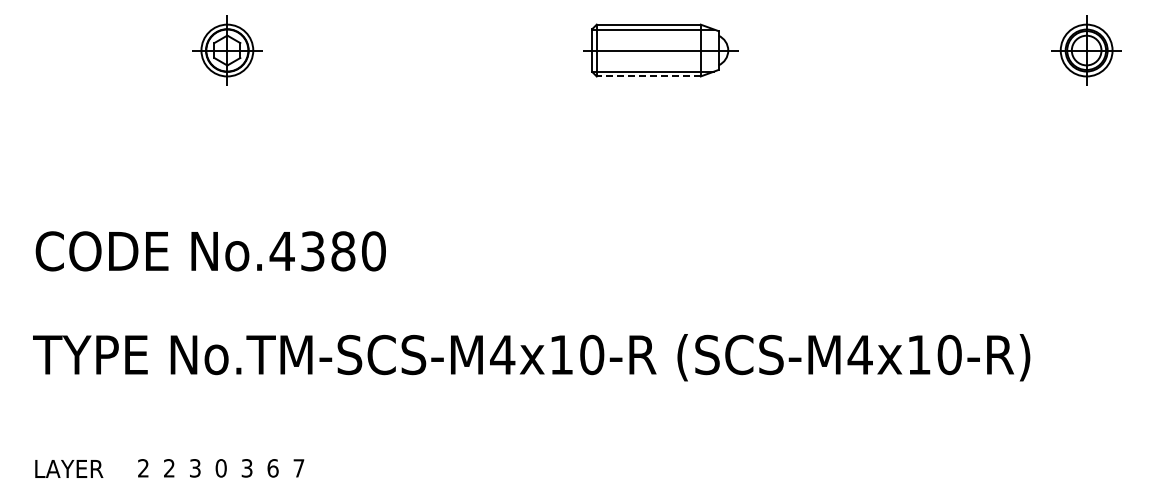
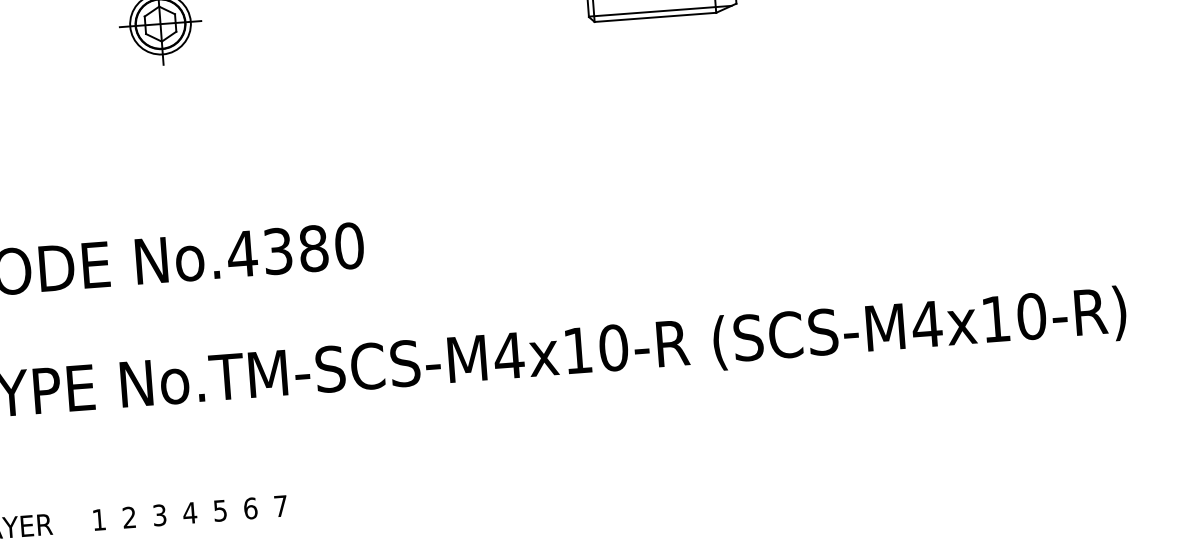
line: (648, 76) -> (655, 17), dashed -> solid
text: (247, 467) -> (220, 509), 3 -> 5
text: (143, 468) -> (99, 520), 2 -> 1
text: (221, 468) -> (190, 513), 0 -> 4

